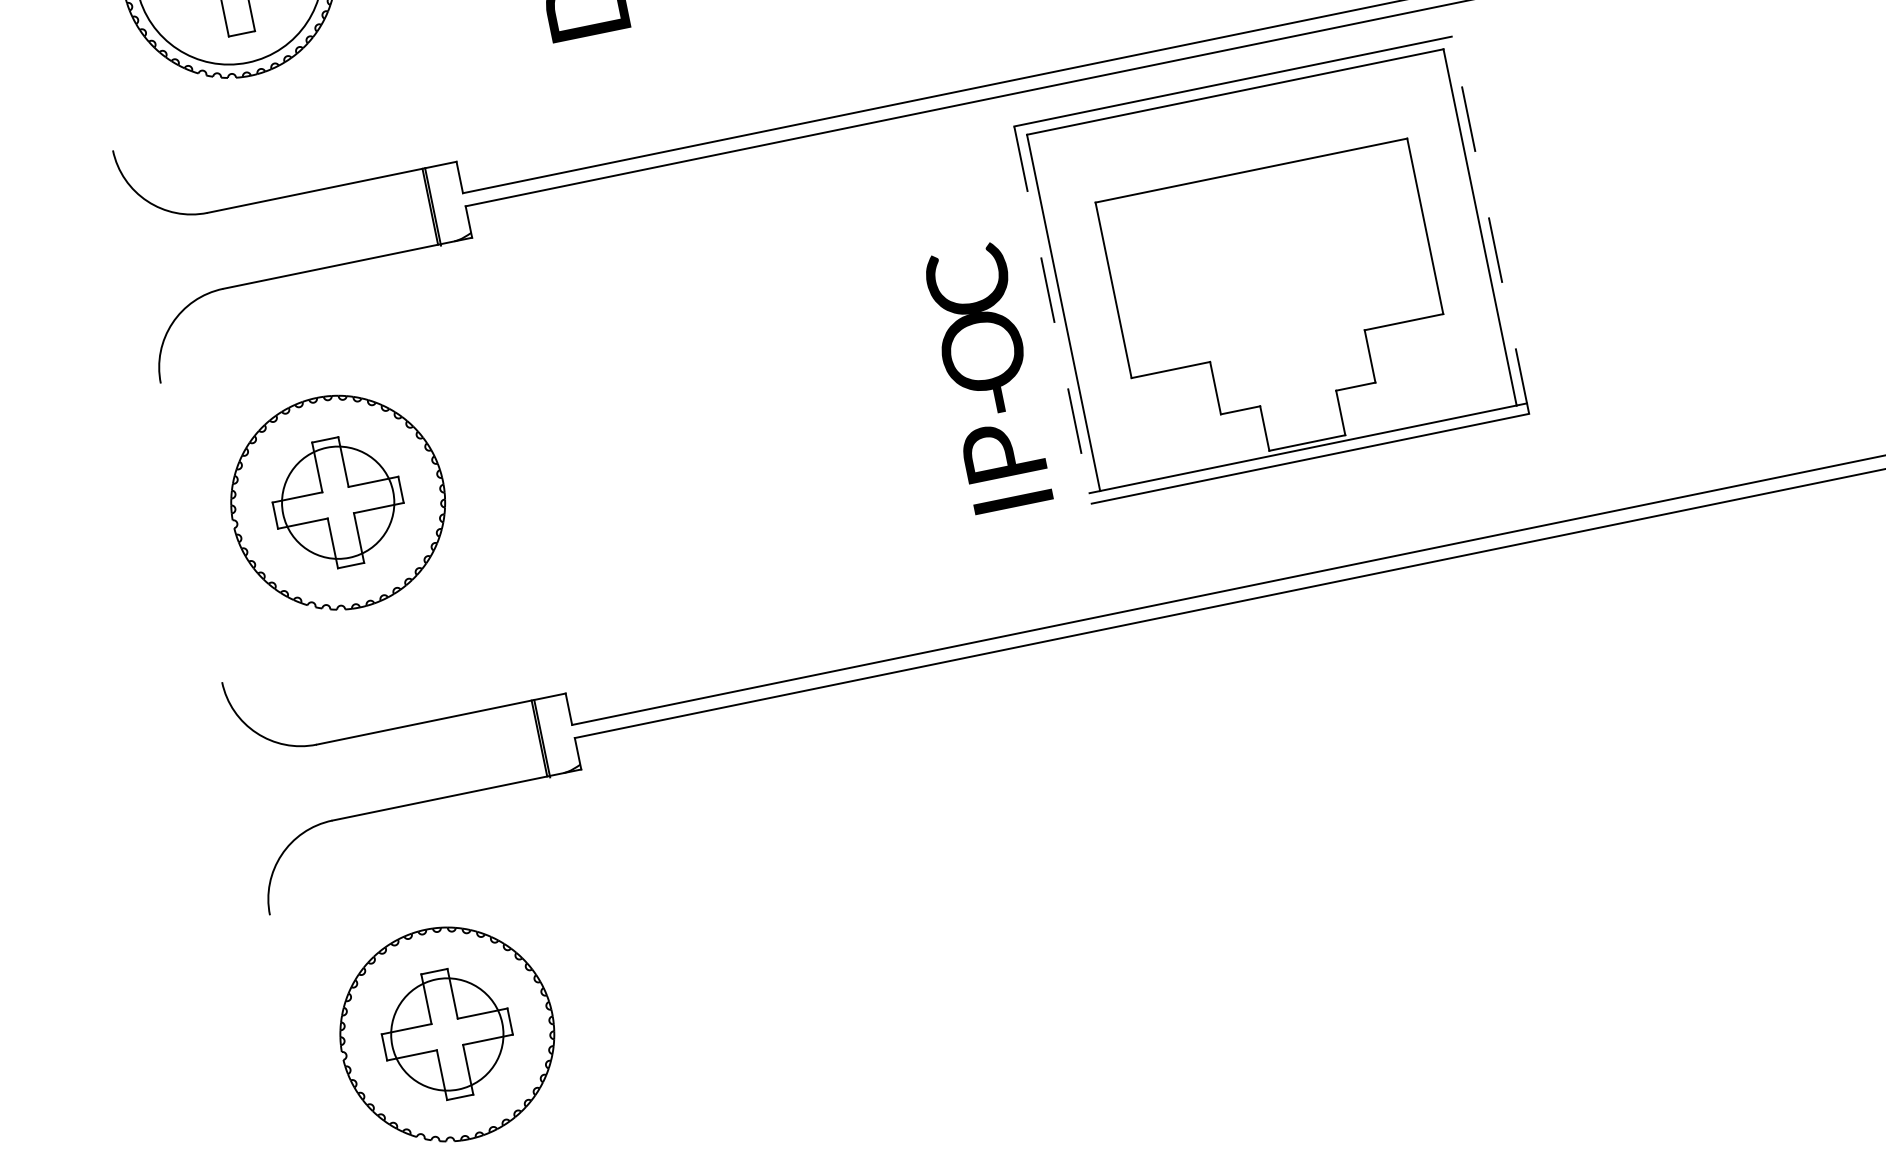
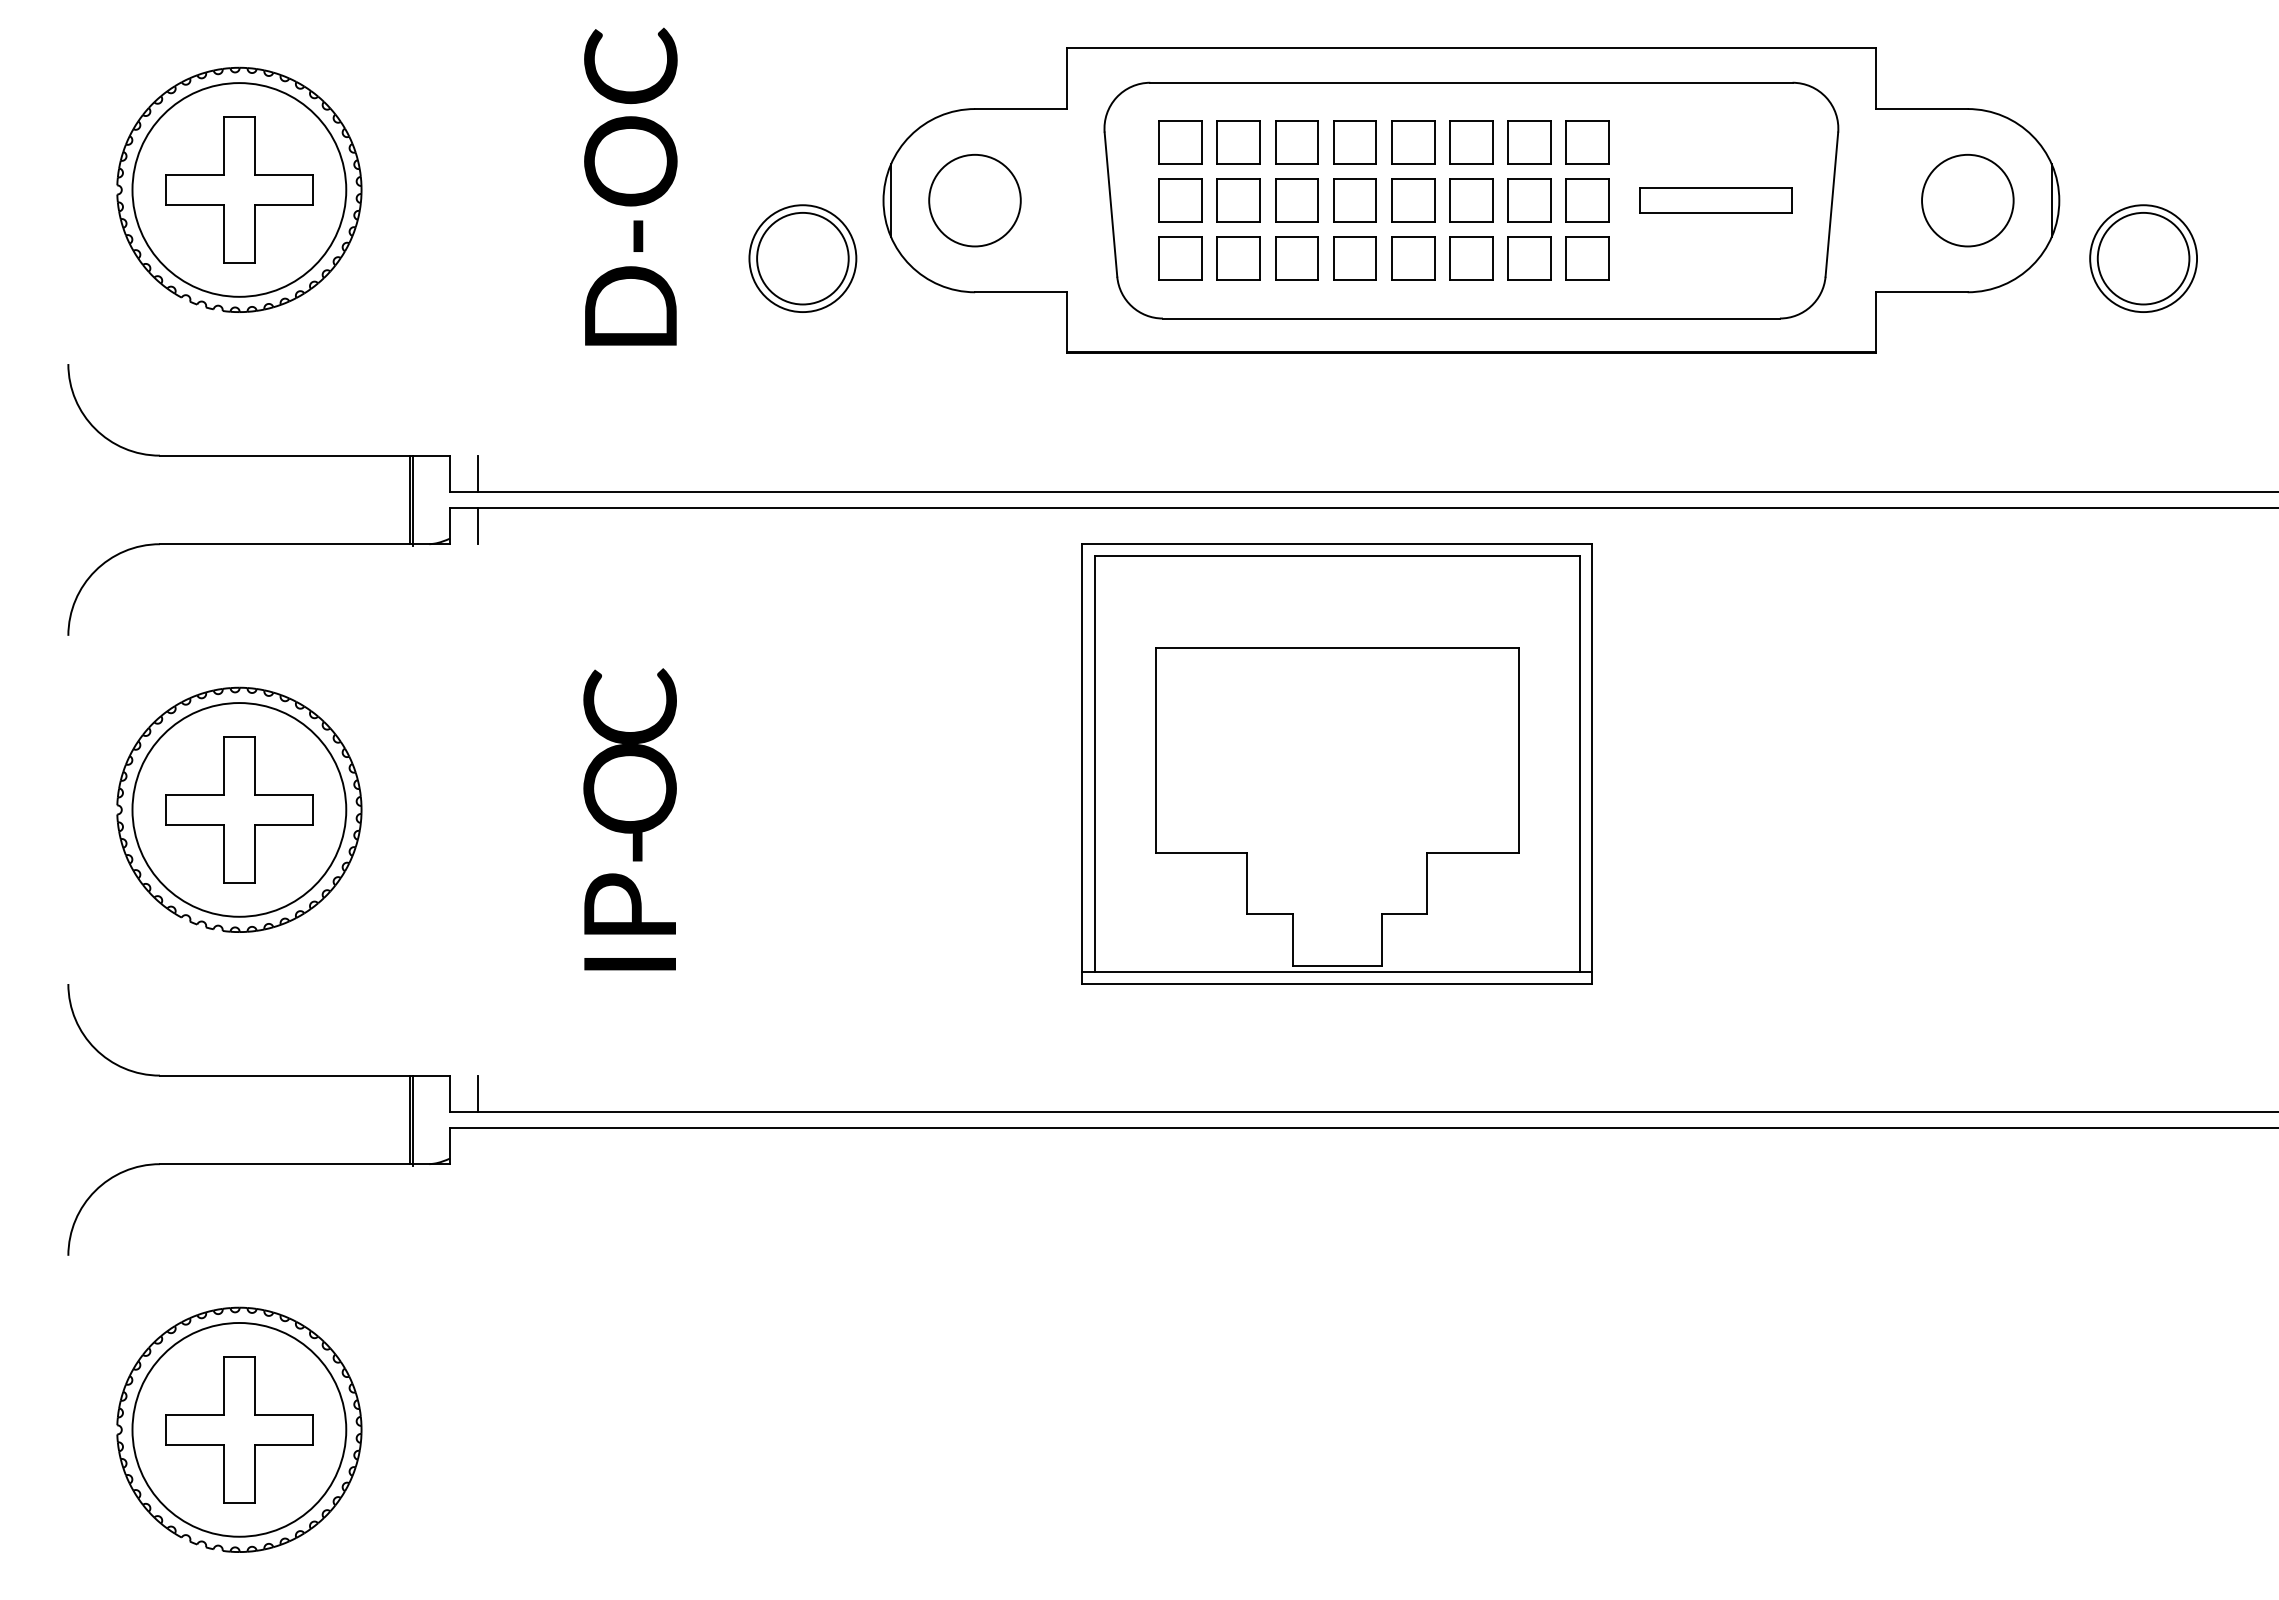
line: (483, 172) -> (477, 473), added
line: (492, 216) -> (477, 525), added
line: (1490, 225) -> (1592, 764), dashed -> solid
line: (1053, 315) -> (1082, 764), dashed -> solid
text: (987, 378) -> (629, 819), moved
circle: (338, 502) -> (239, 809), size x1.67
line: (592, 704) -> (477, 1093), added
circle: (447, 1034) -> (239, 1429), size x1.67

